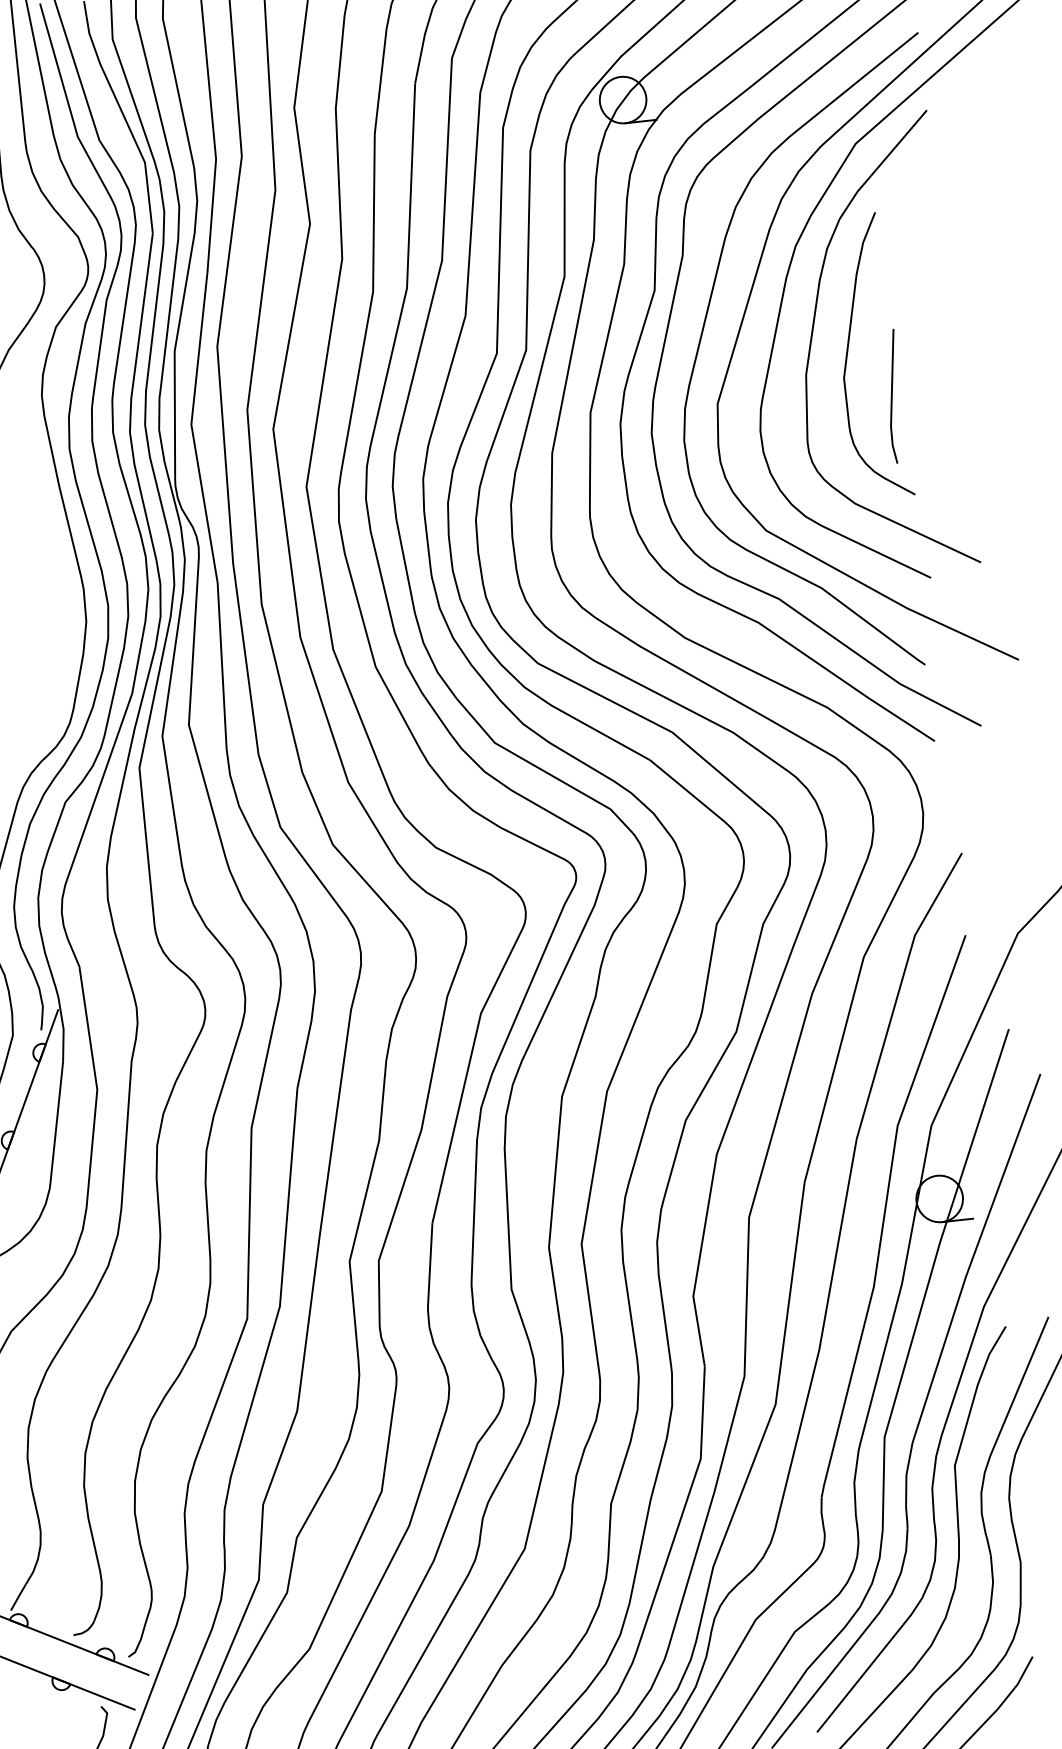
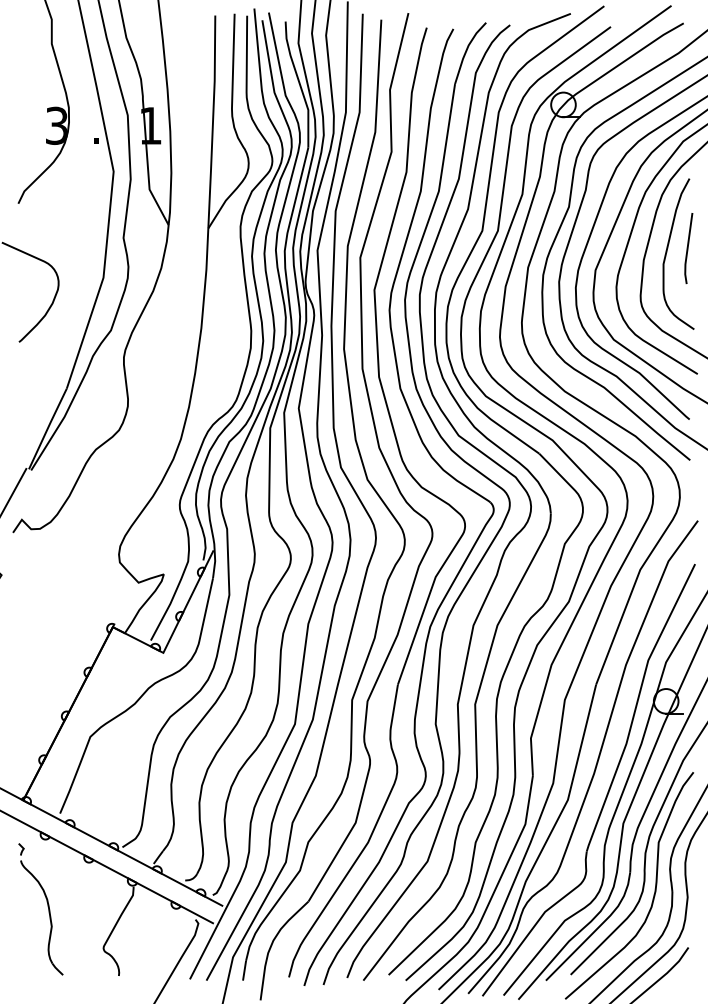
line: (893, 396) -> (688, 248), moved

